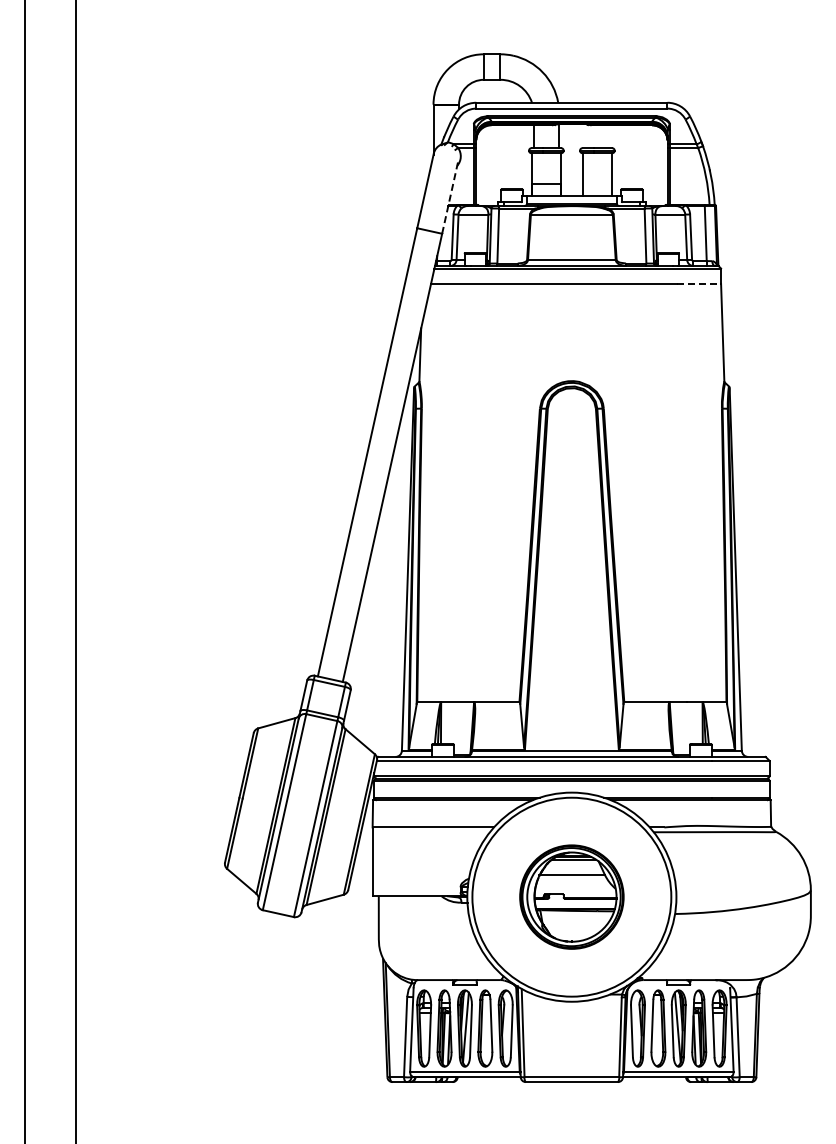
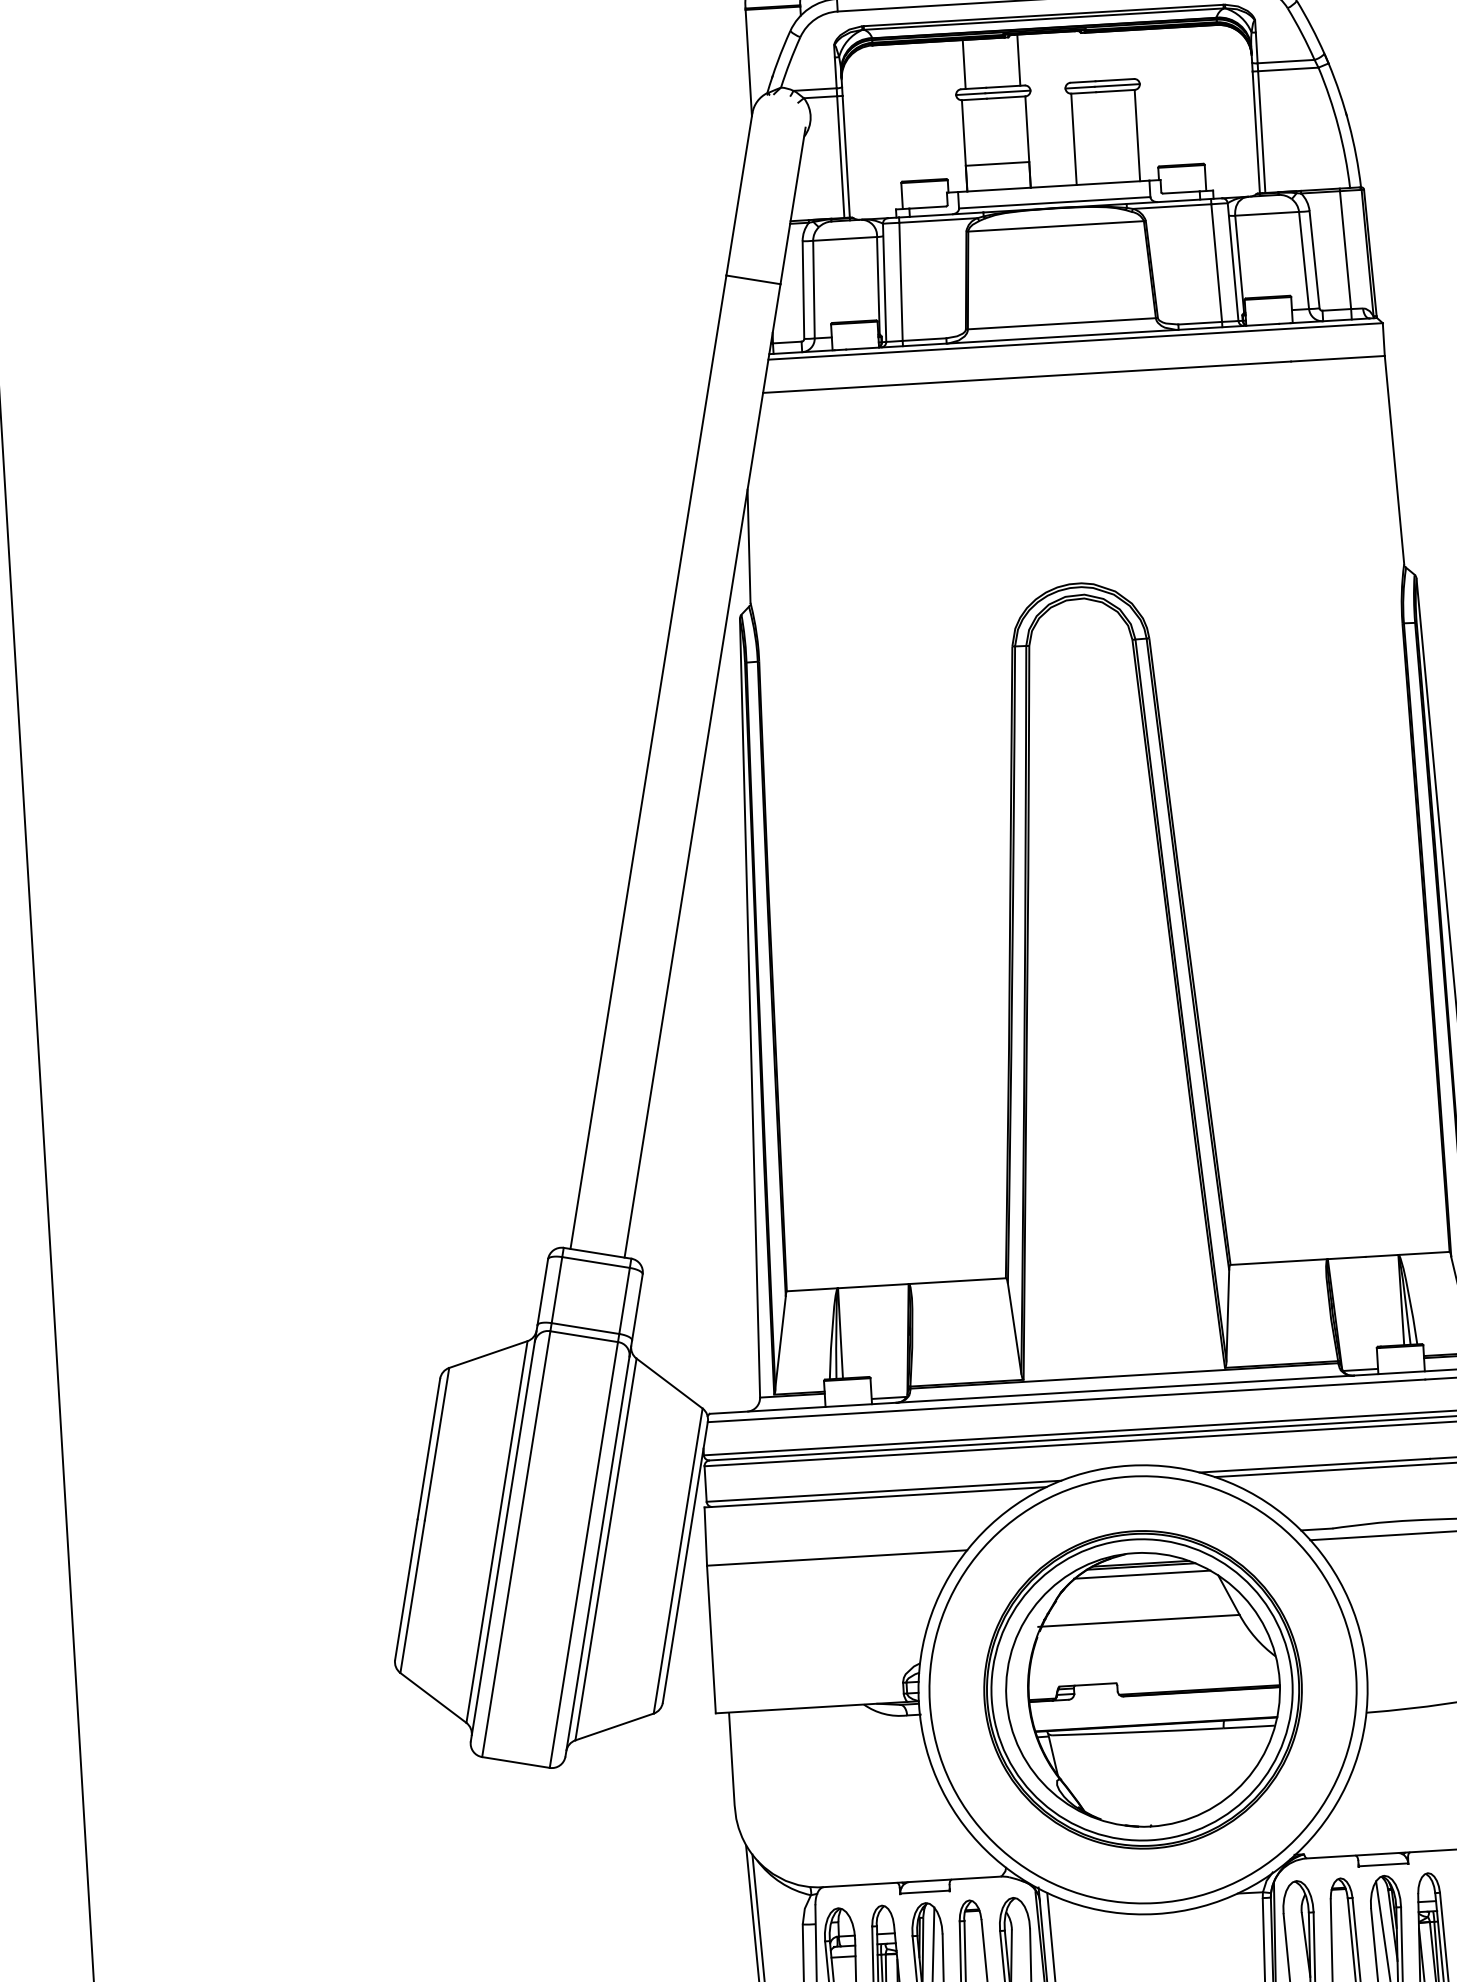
line: (450, 197) -> (793, 205), dashed -> solid
line: (699, 283) -> (1338, 357), dashed -> solid
part: (571, 896) -> (1142, 1688), size x1.43

